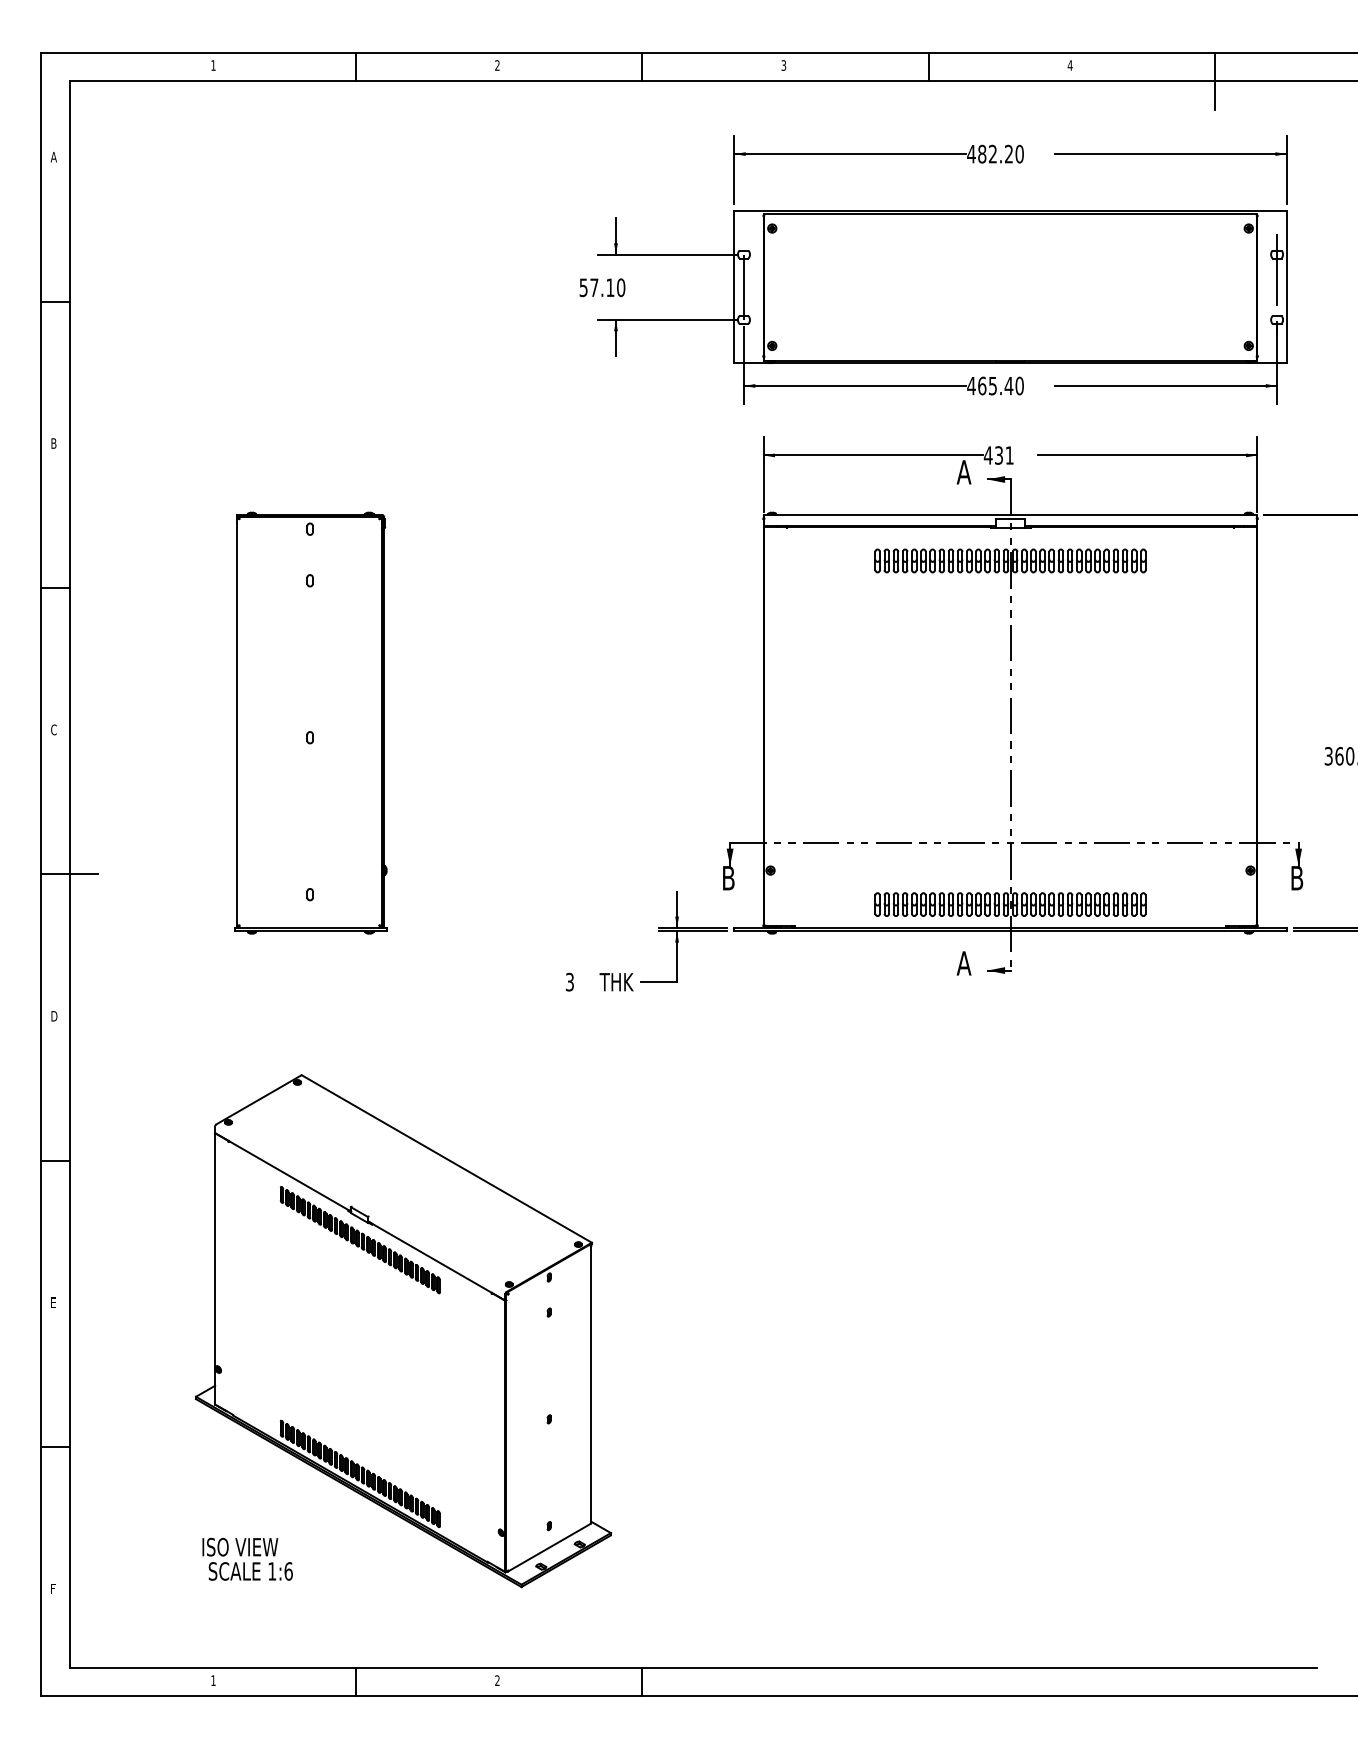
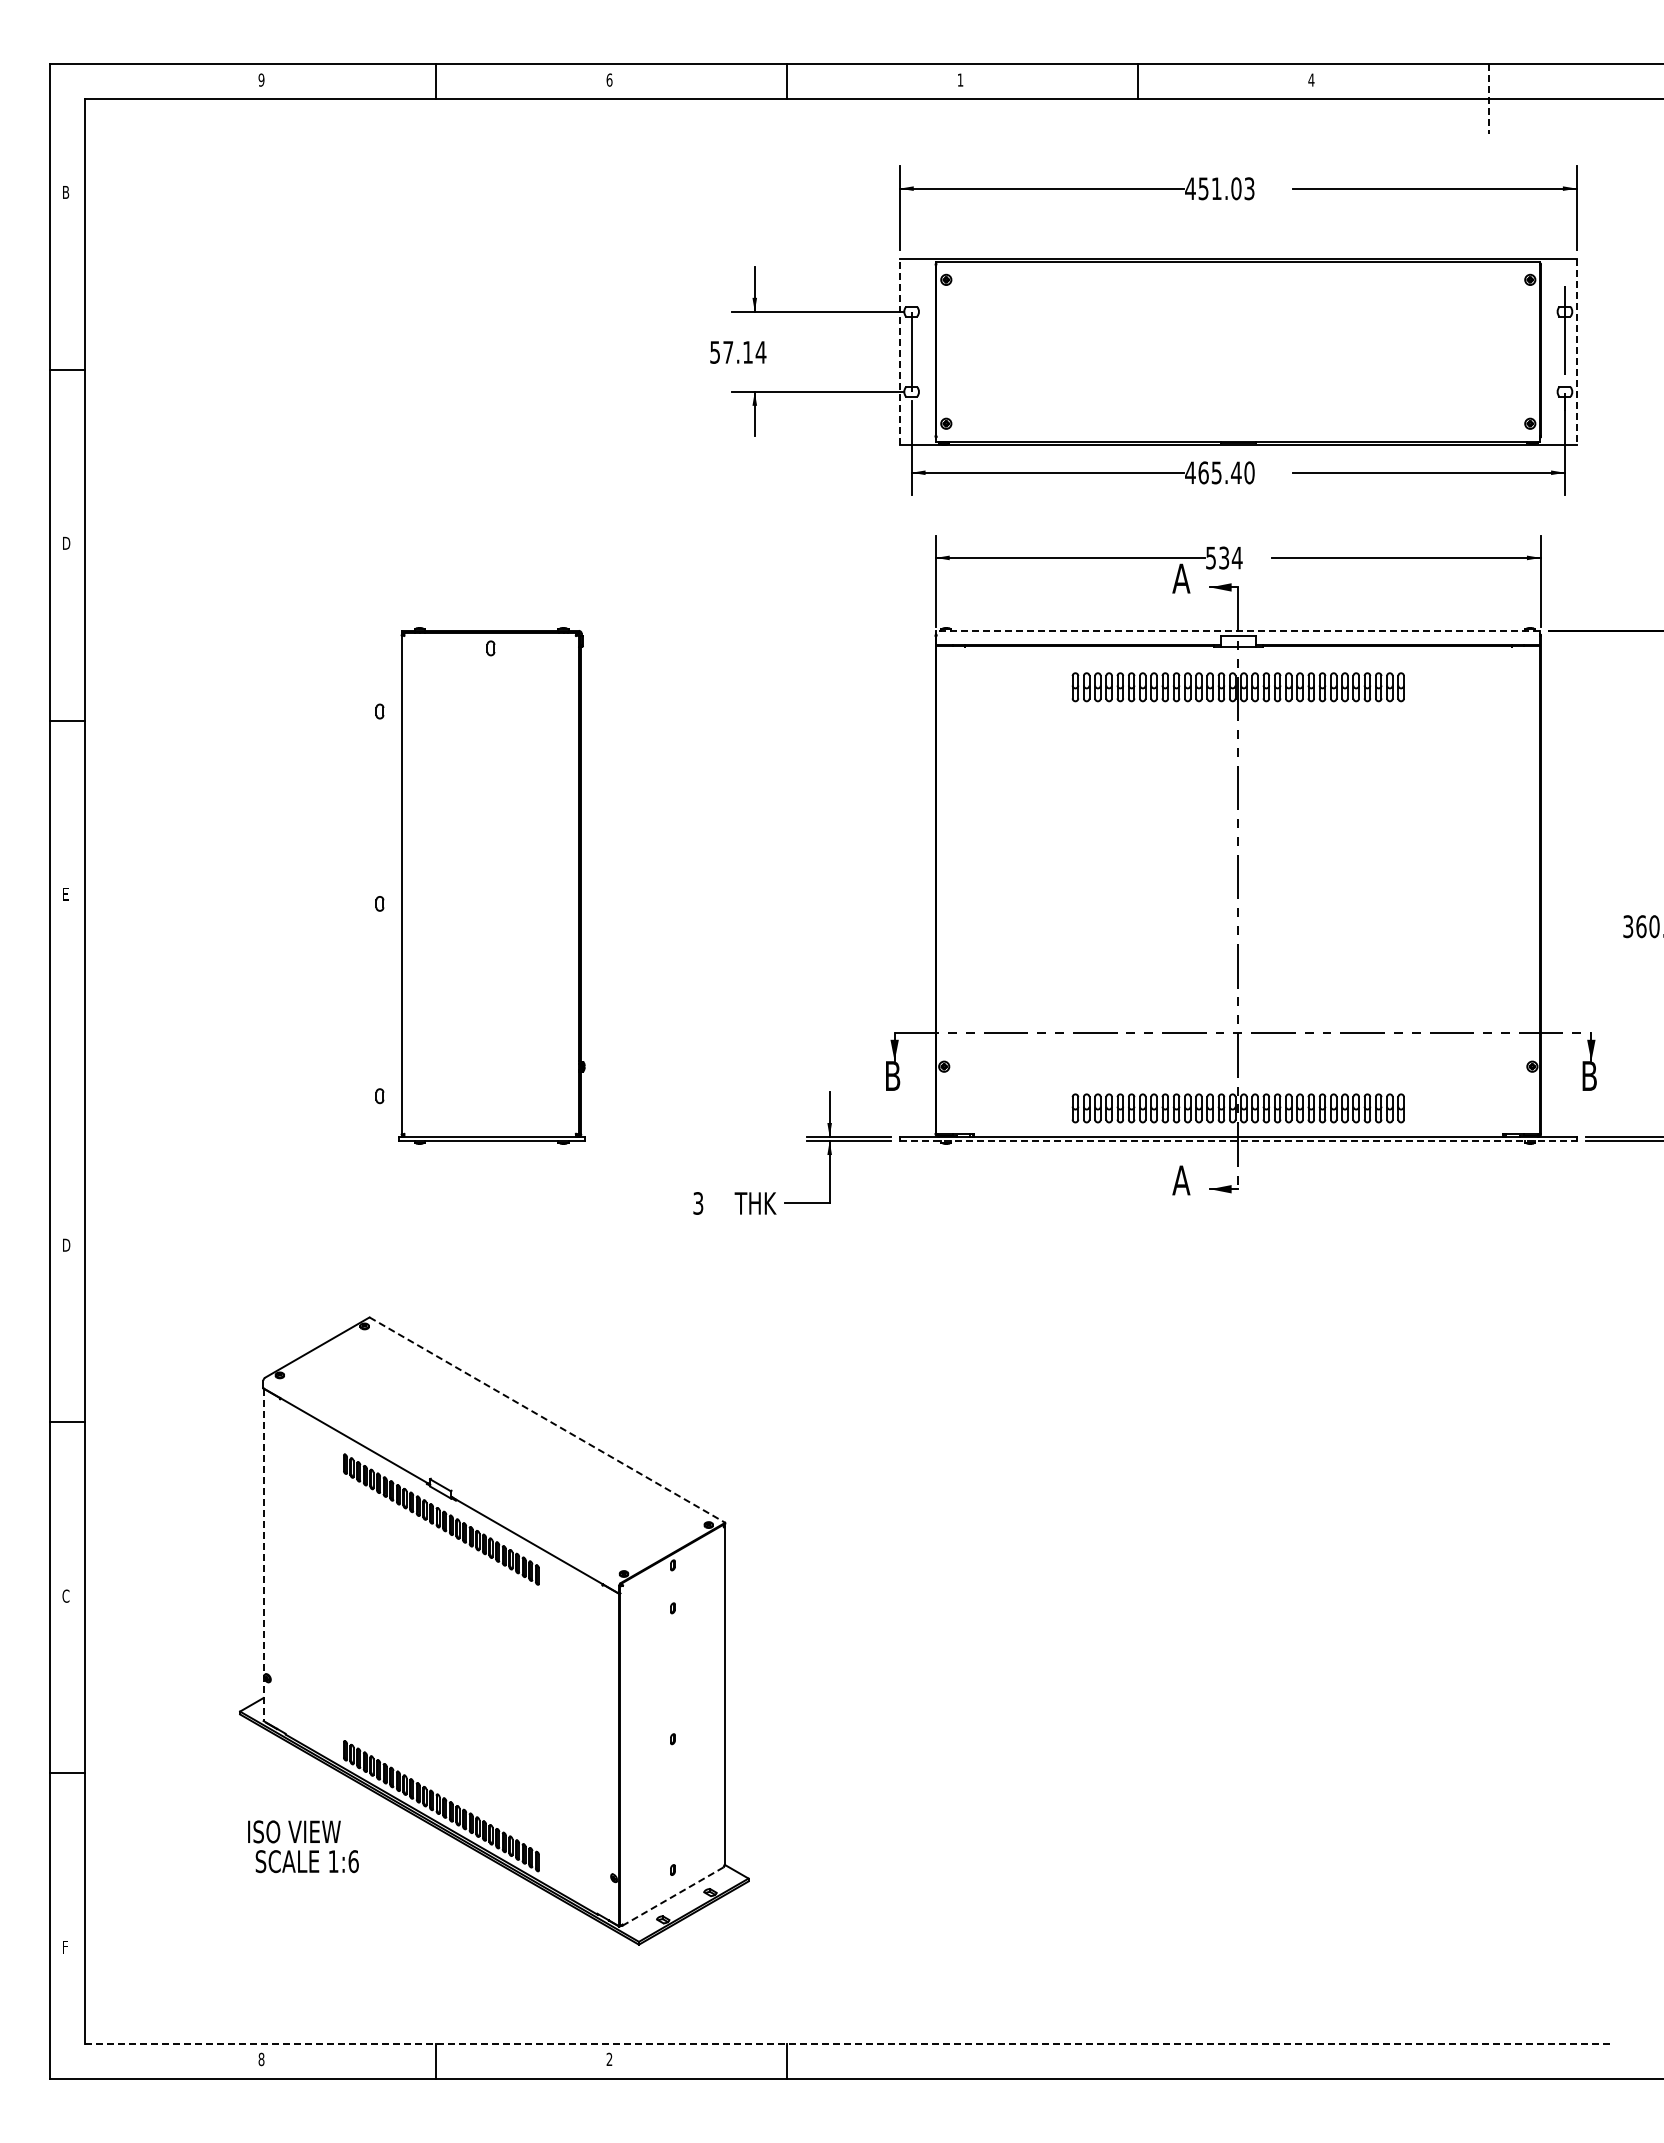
text: (213, 65) -> (261, 79), 1 -> 9
text: (497, 65) -> (609, 79), 2 -> 6
text: (783, 65) -> (960, 79), 3 -> 1
line: (1214, 81) -> (1488, 99), solid -> dashed
text: (1000, 153) -> (1226, 188), 482.20 -> 451.03
text: (53, 157) -> (65, 192), A -> B
line: (734, 286) -> (899, 351), solid -> dashed
text: (620, 287) -> (760, 352), 57.10 -> 57.14
line: (1286, 287) -> (1576, 352), solid -> dashed
text: (55, 443) -> (67, 543), B -> D
text: (998, 455) -> (1223, 557), 431 -> 534
line: (1010, 514) -> (1238, 630), solid -> dashed
part: (310, 722) -> (491, 885), moved
text: (53, 729) -> (65, 893), C -> E
line: (69, 874) -> (85, 1071), removed
line: (1010, 931) -> (1238, 1141), solid -> dashed
line: (446, 1159) -> (547, 1420), solid -> dashed
line: (215, 1269) -> (263, 1555), solid -> dashed
text: (53, 1302) -> (65, 1595), E -> C
line: (549, 1547) -> (673, 1896), solid -> dashed
text: (247, 1559) -> (303, 1846), moved
line: (694, 1667) -> (850, 2043), solid -> dashed
text: (213, 1680) -> (261, 2059), 1 -> 8

